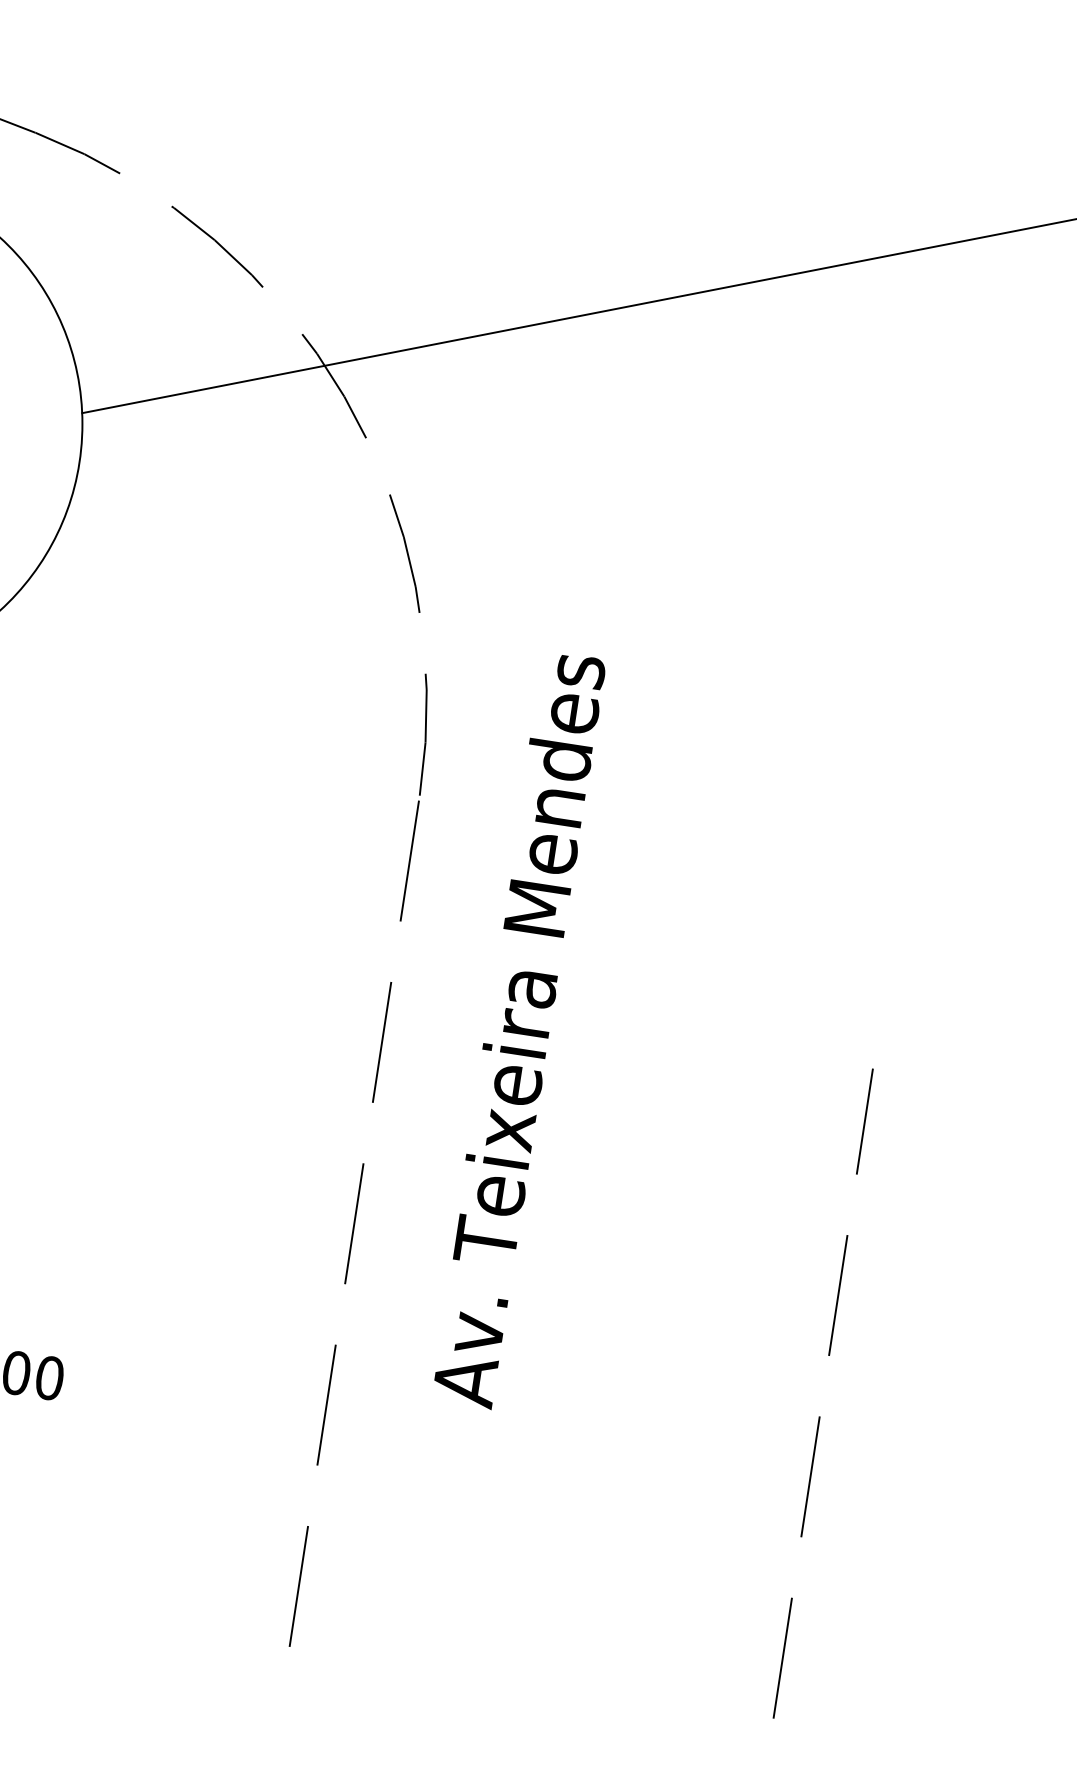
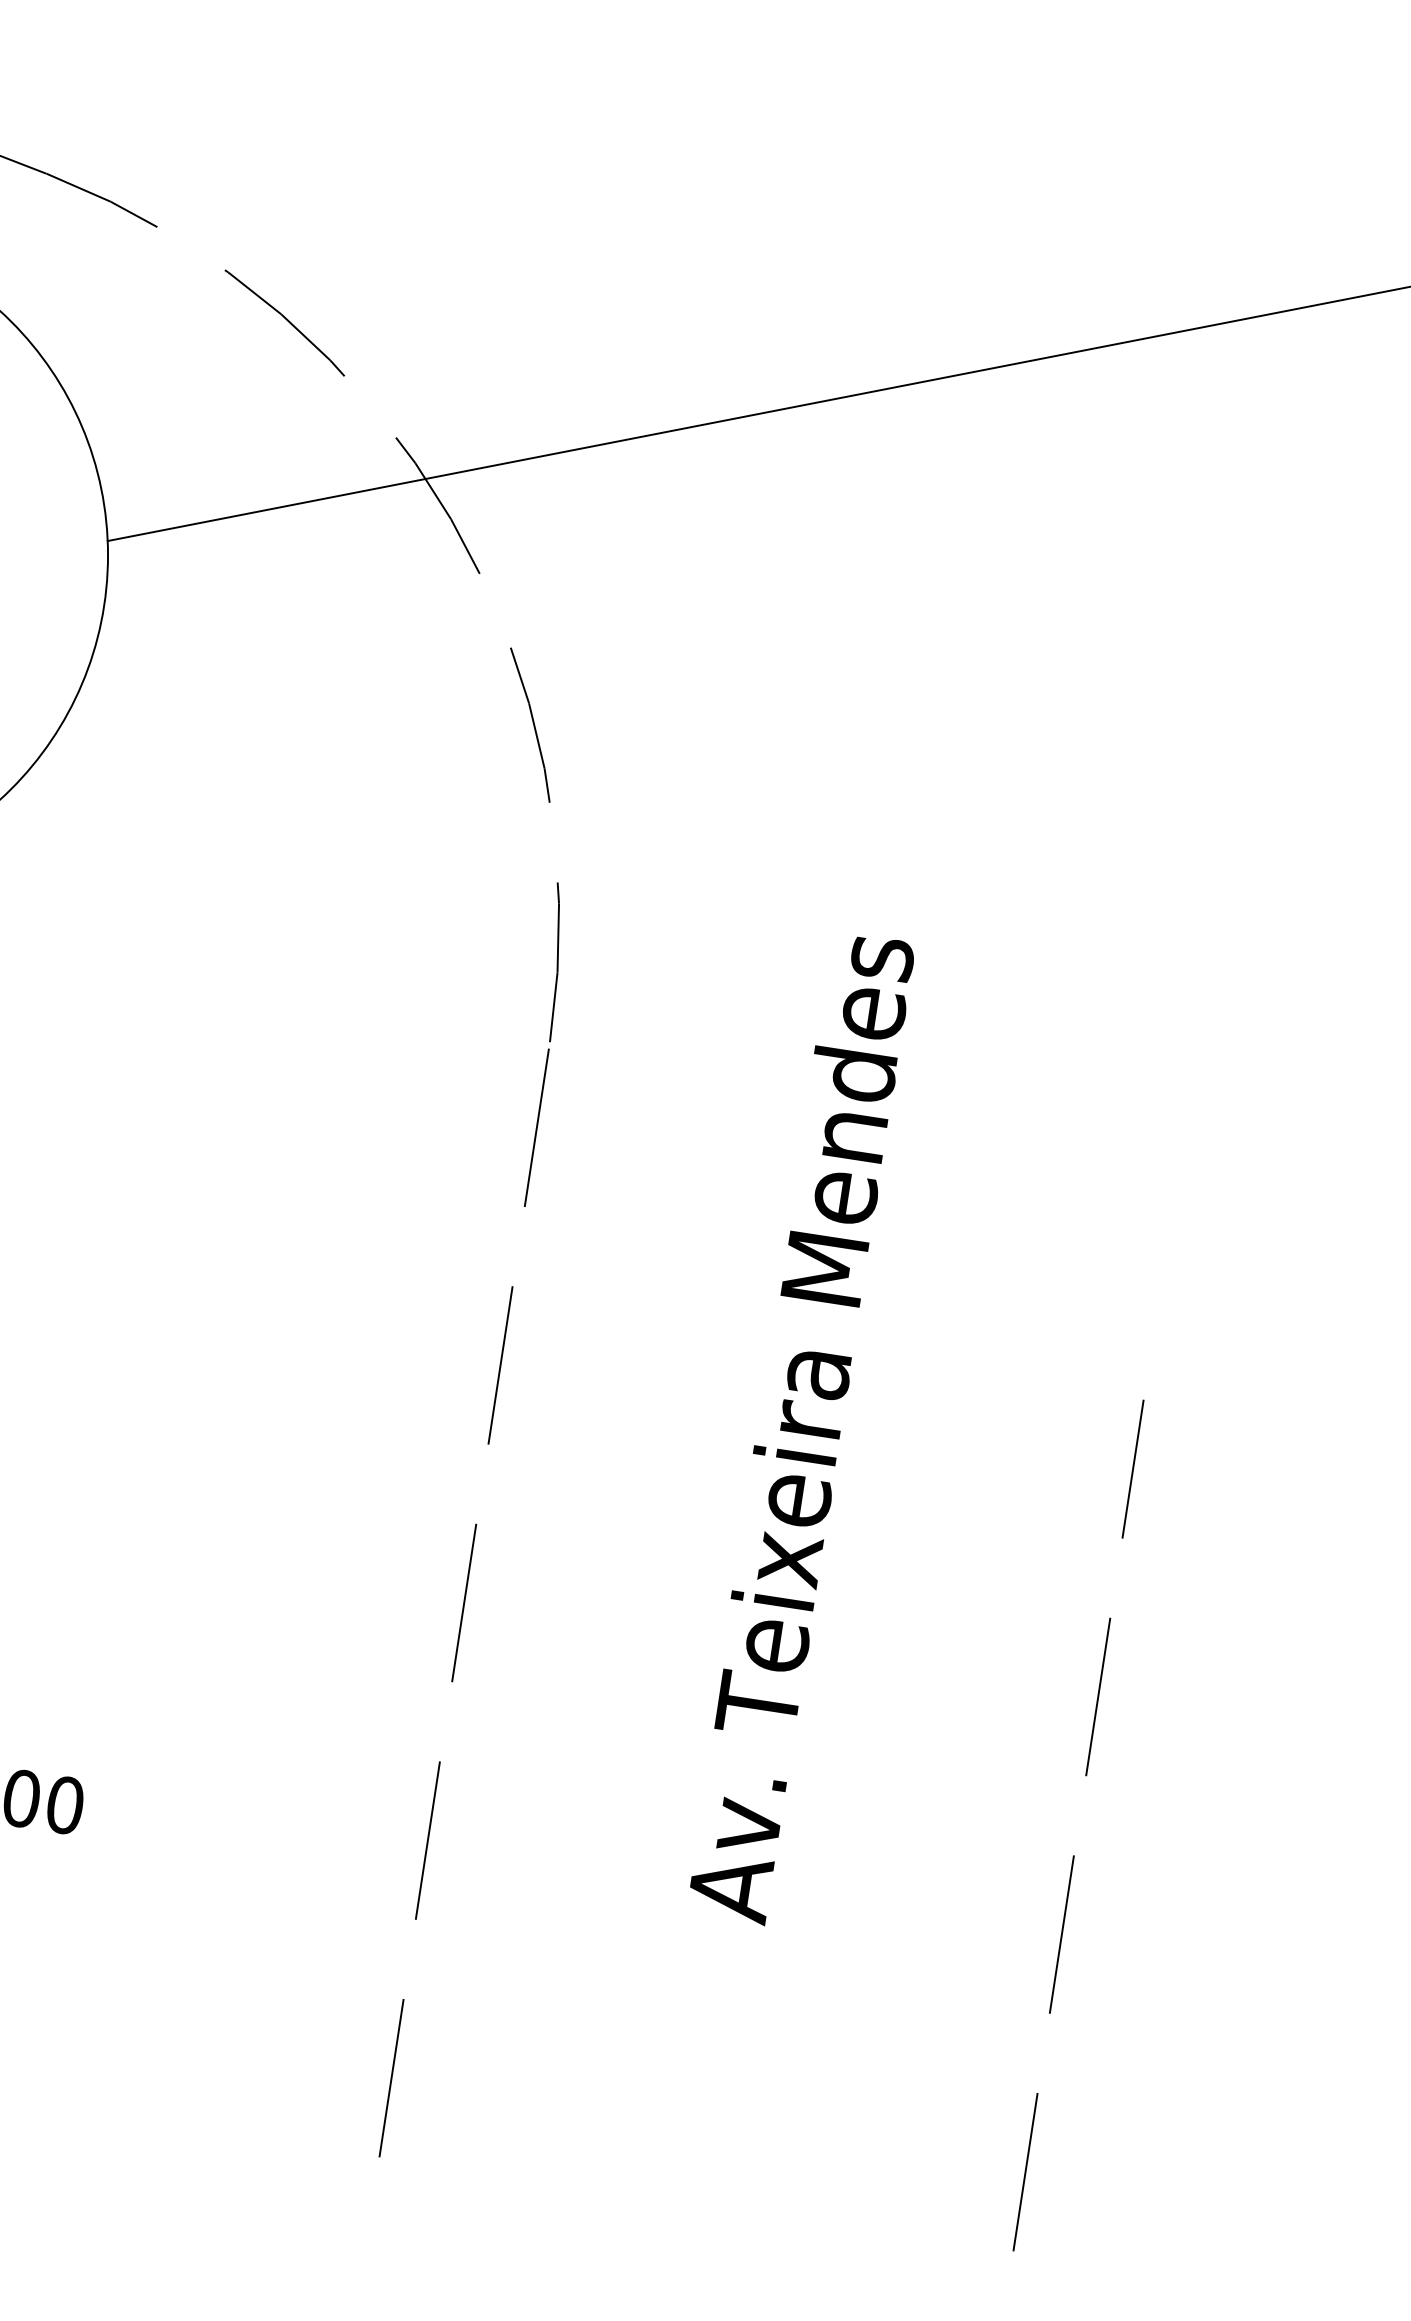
text: (519, 1032) -> (801, 1431), moved

